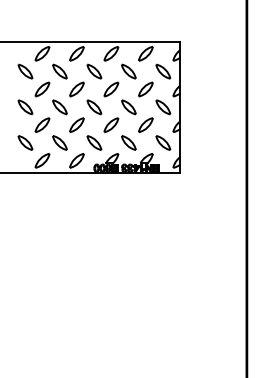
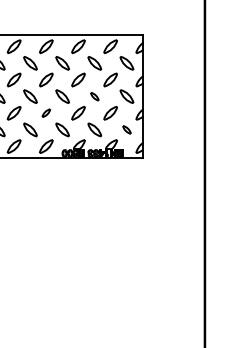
part: (128, 107) -> (94, 96), size x0.6
part: (76, 124) -> (45, 112), size x0.6
part: (163, 142) -> (127, 129), size x0.6

